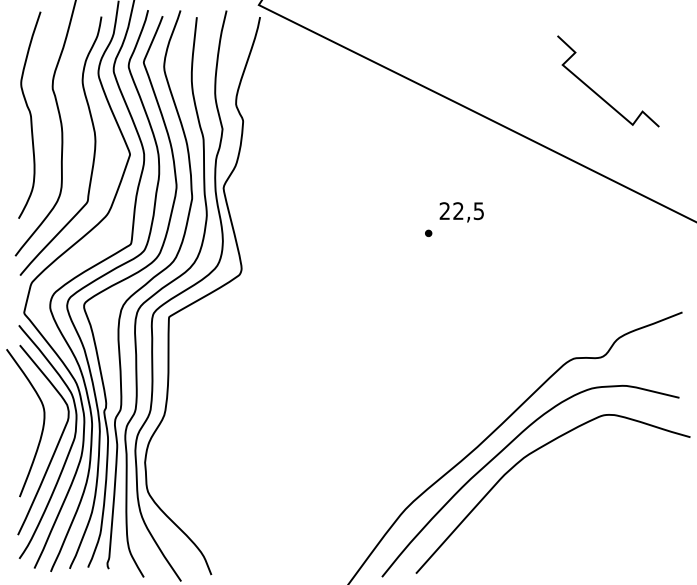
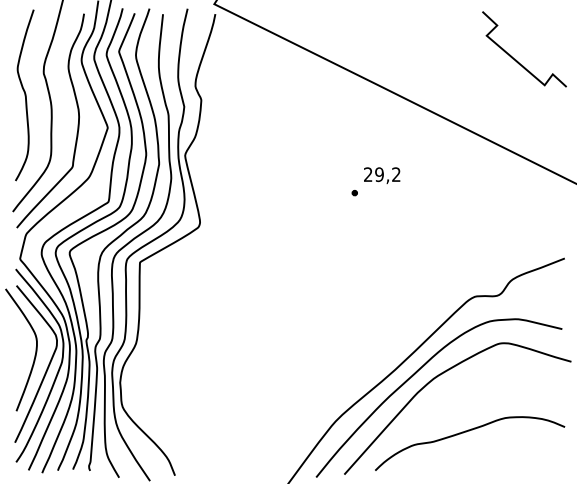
curve: (598, 93) -> (516, 59), moved
text: (468, 210) -> (387, 174), 22,5 -> 29,2
curve: (563, 522) -> (466, 432), added

